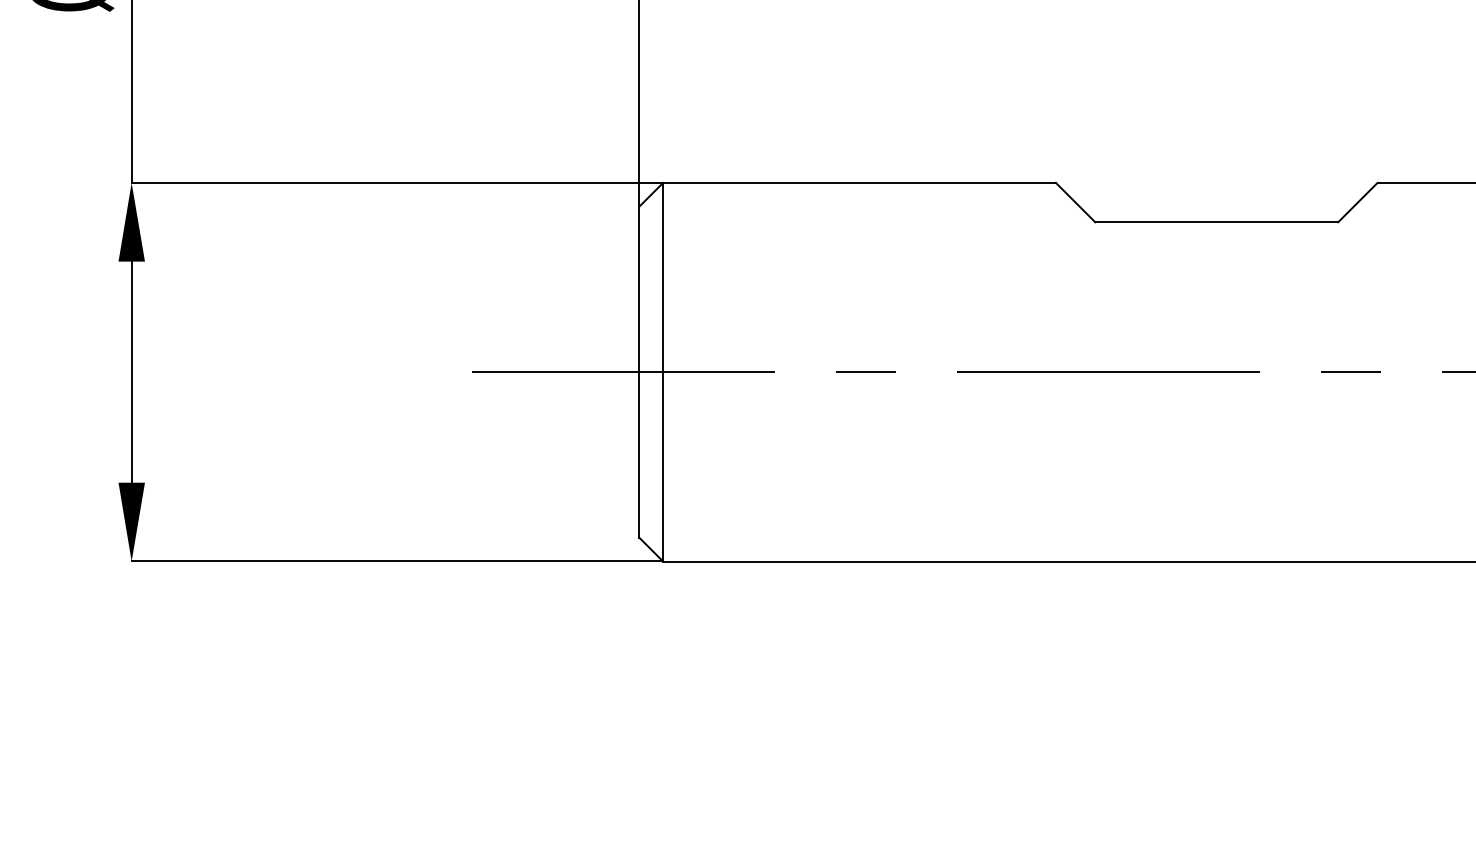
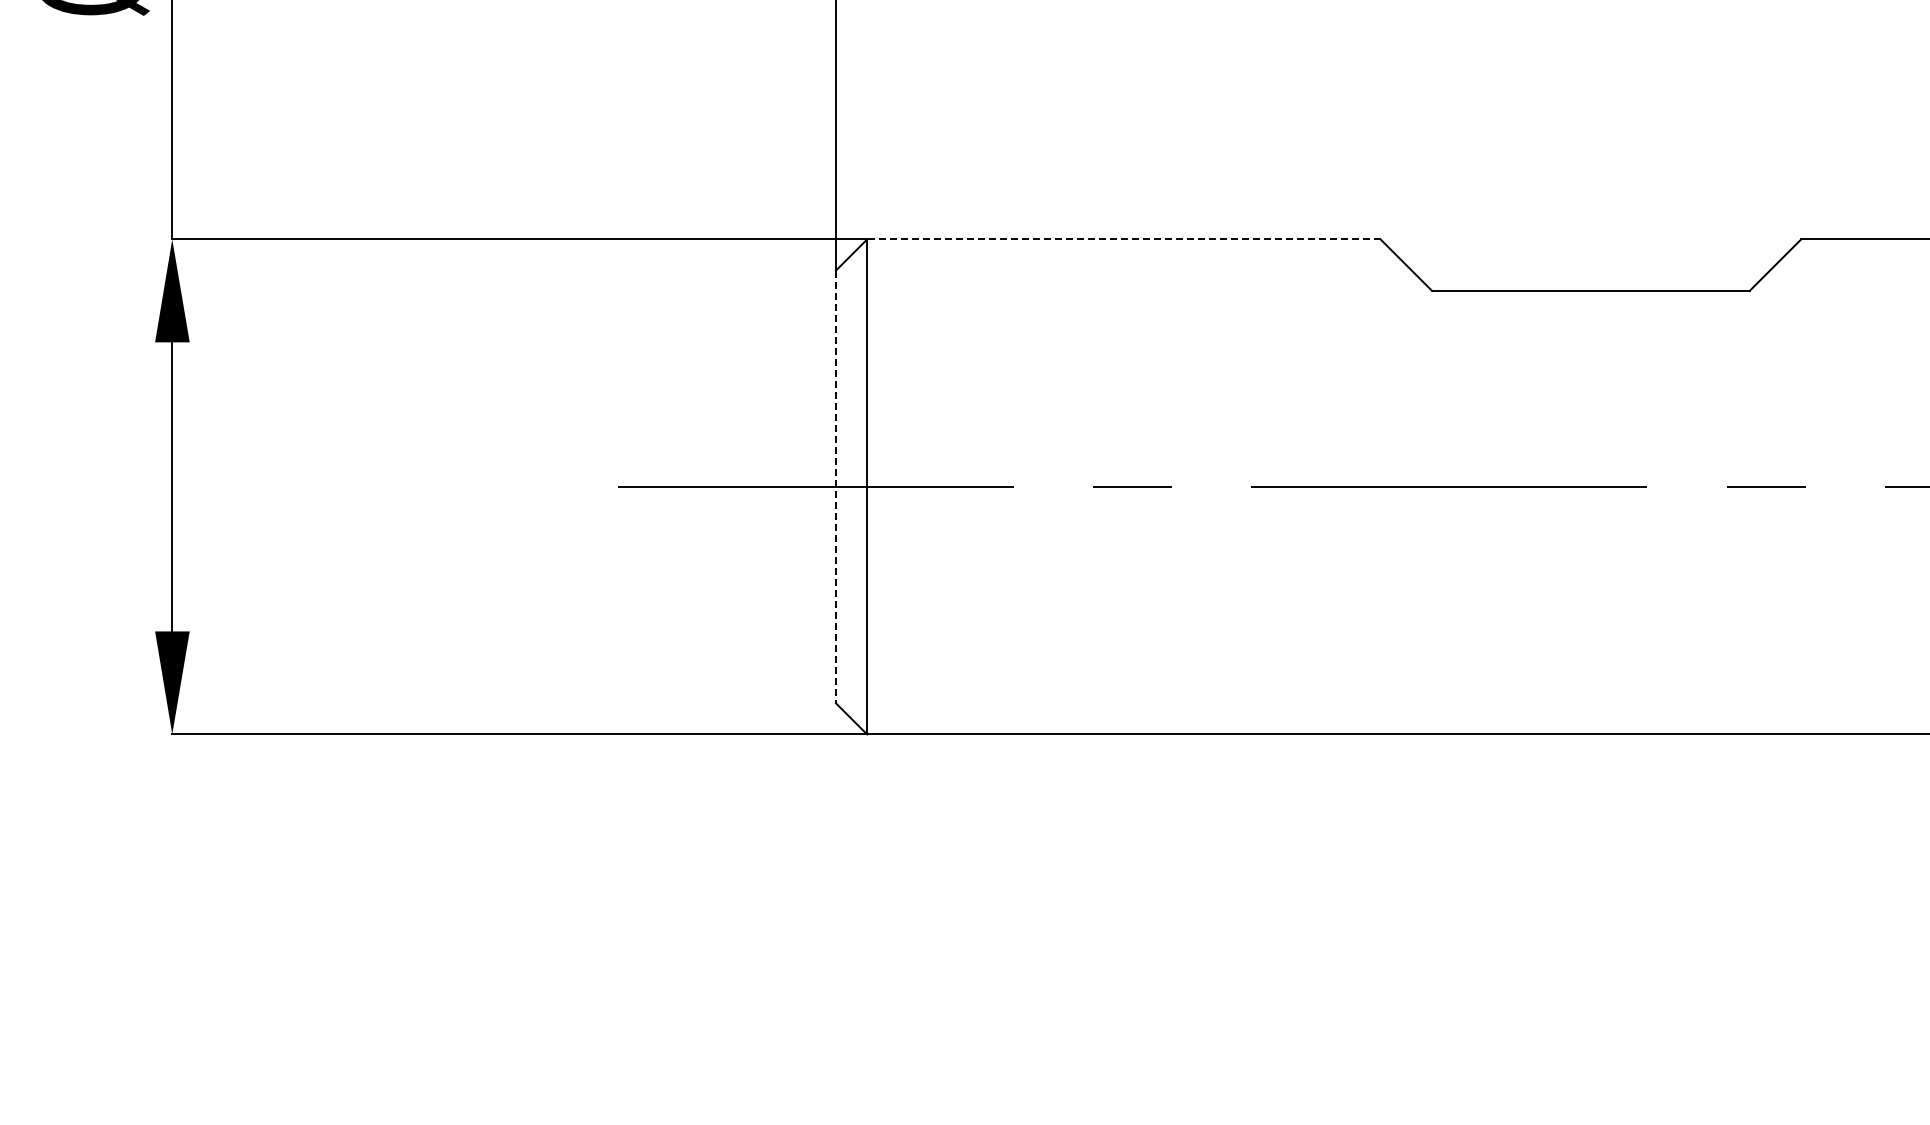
line: (859, 182) -> (1123, 239), solid -> dashed
line: (638, 372) -> (835, 487), solid -> dashed

